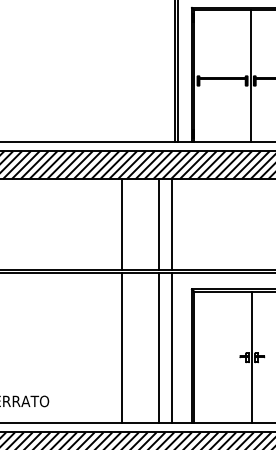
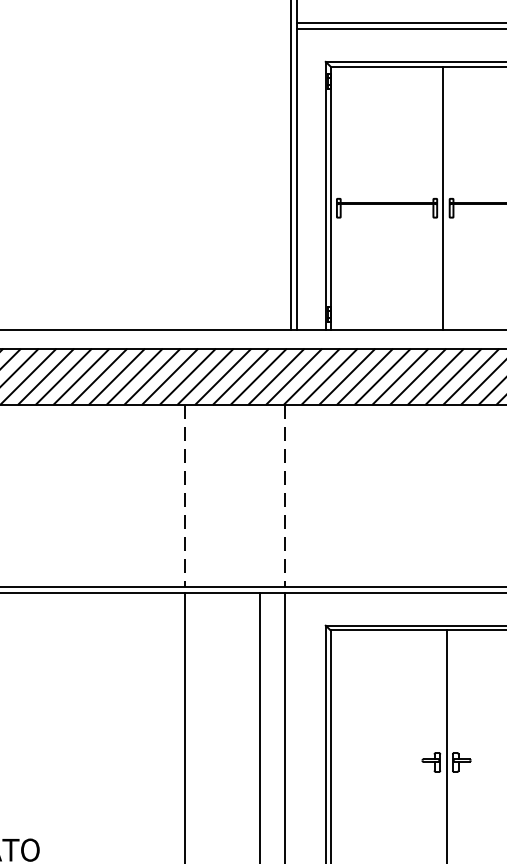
line: (159, 224) -> (260, 495), removed
line: (121, 225) -> (184, 497), solid -> dashed
line: (171, 225) -> (284, 497), solid -> dashed

